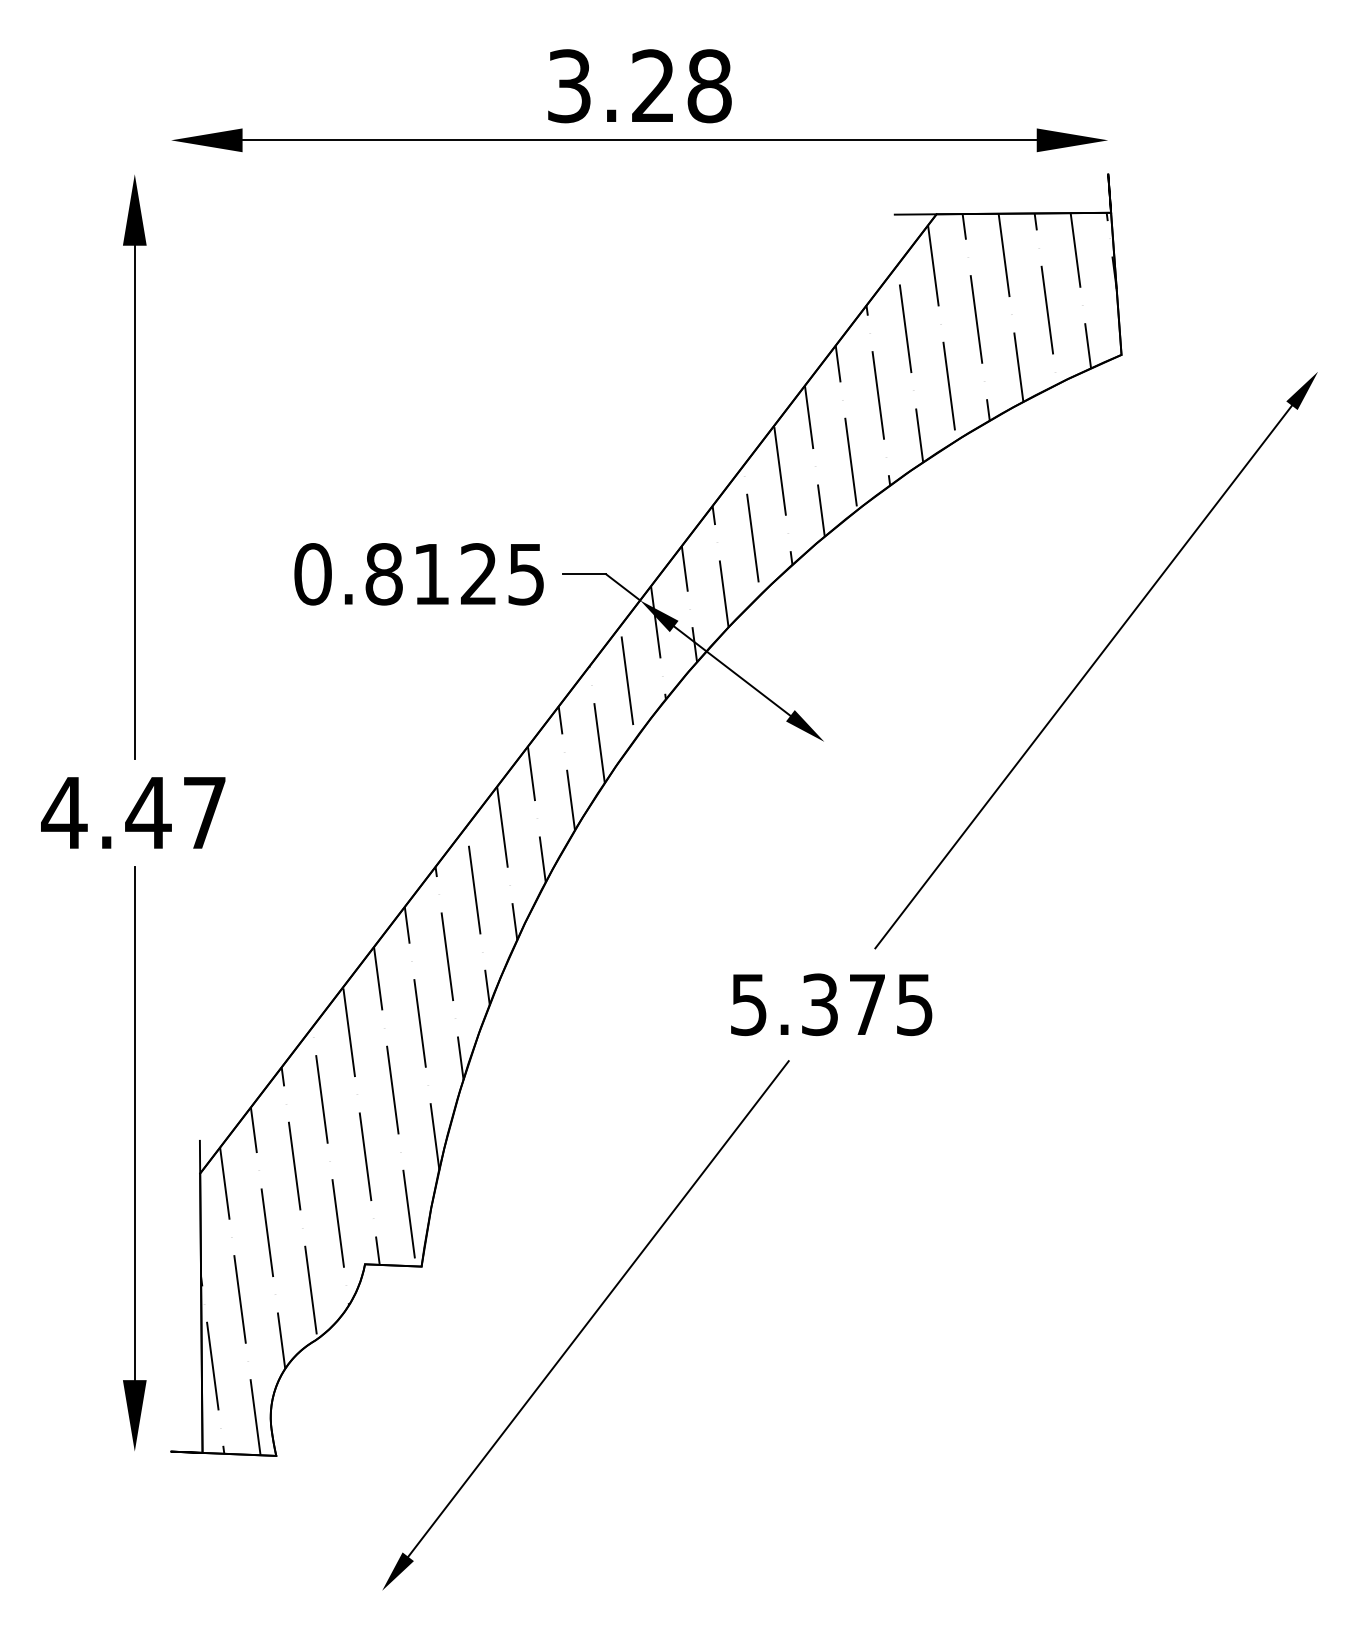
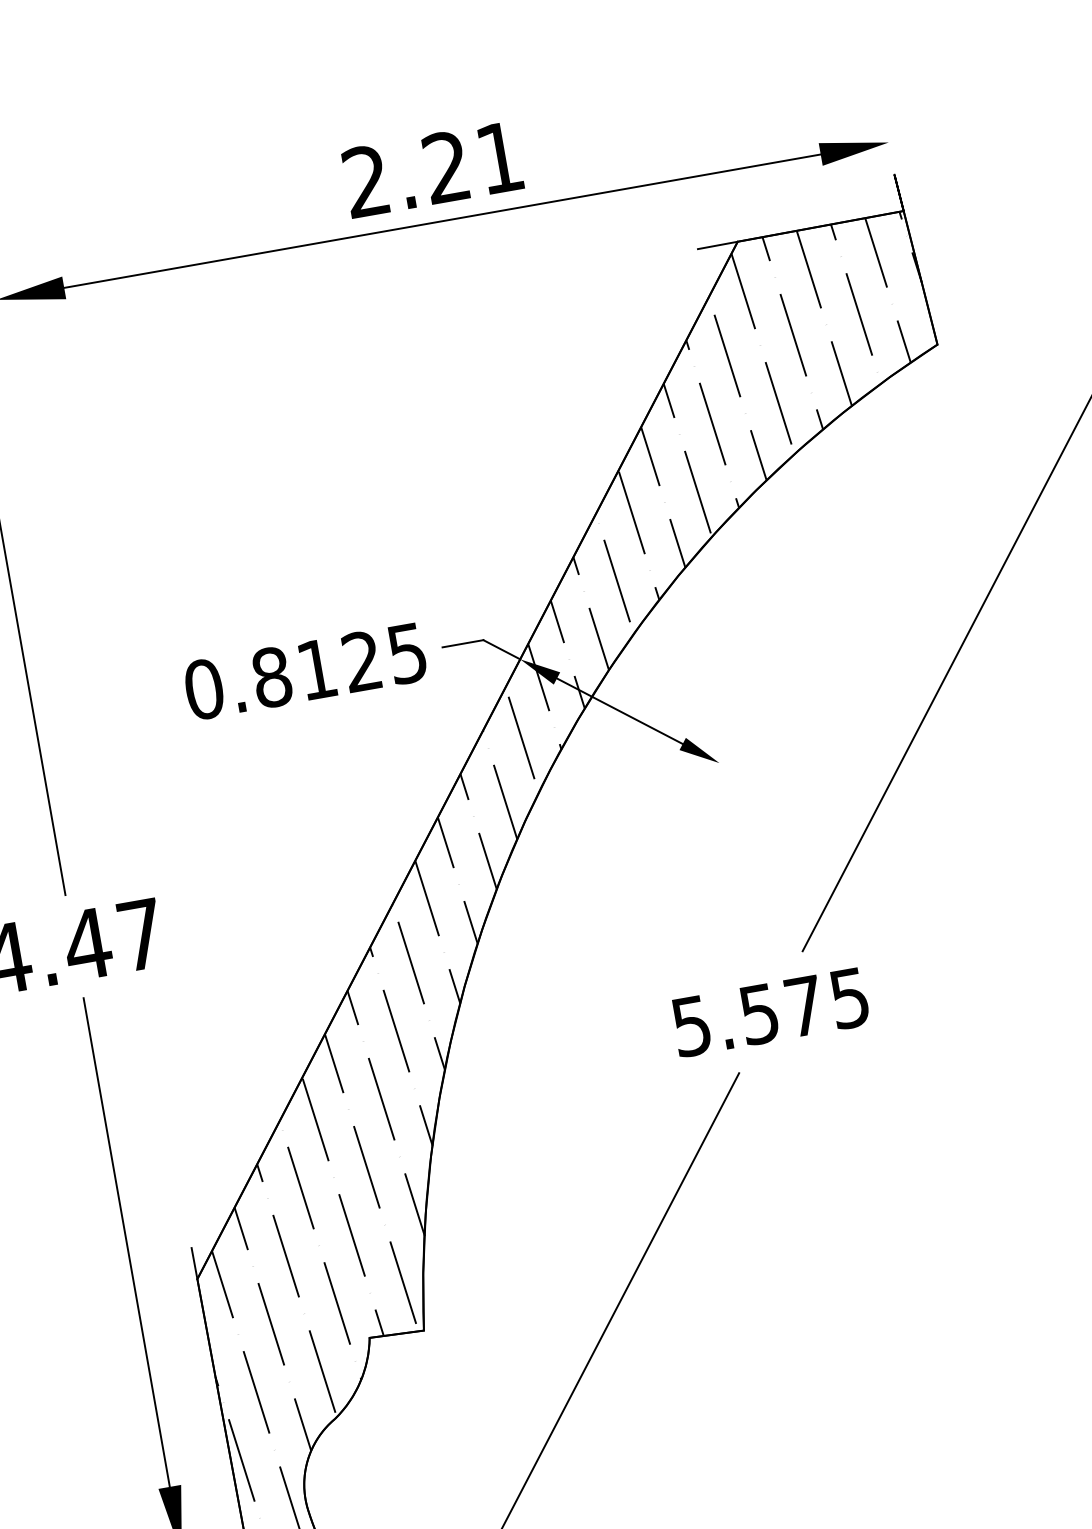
text: (639, 86) -> (433, 169), 3.28 -> 2.21
text: (819, 1004) -> (758, 1014), 5.375 -> 5.575

